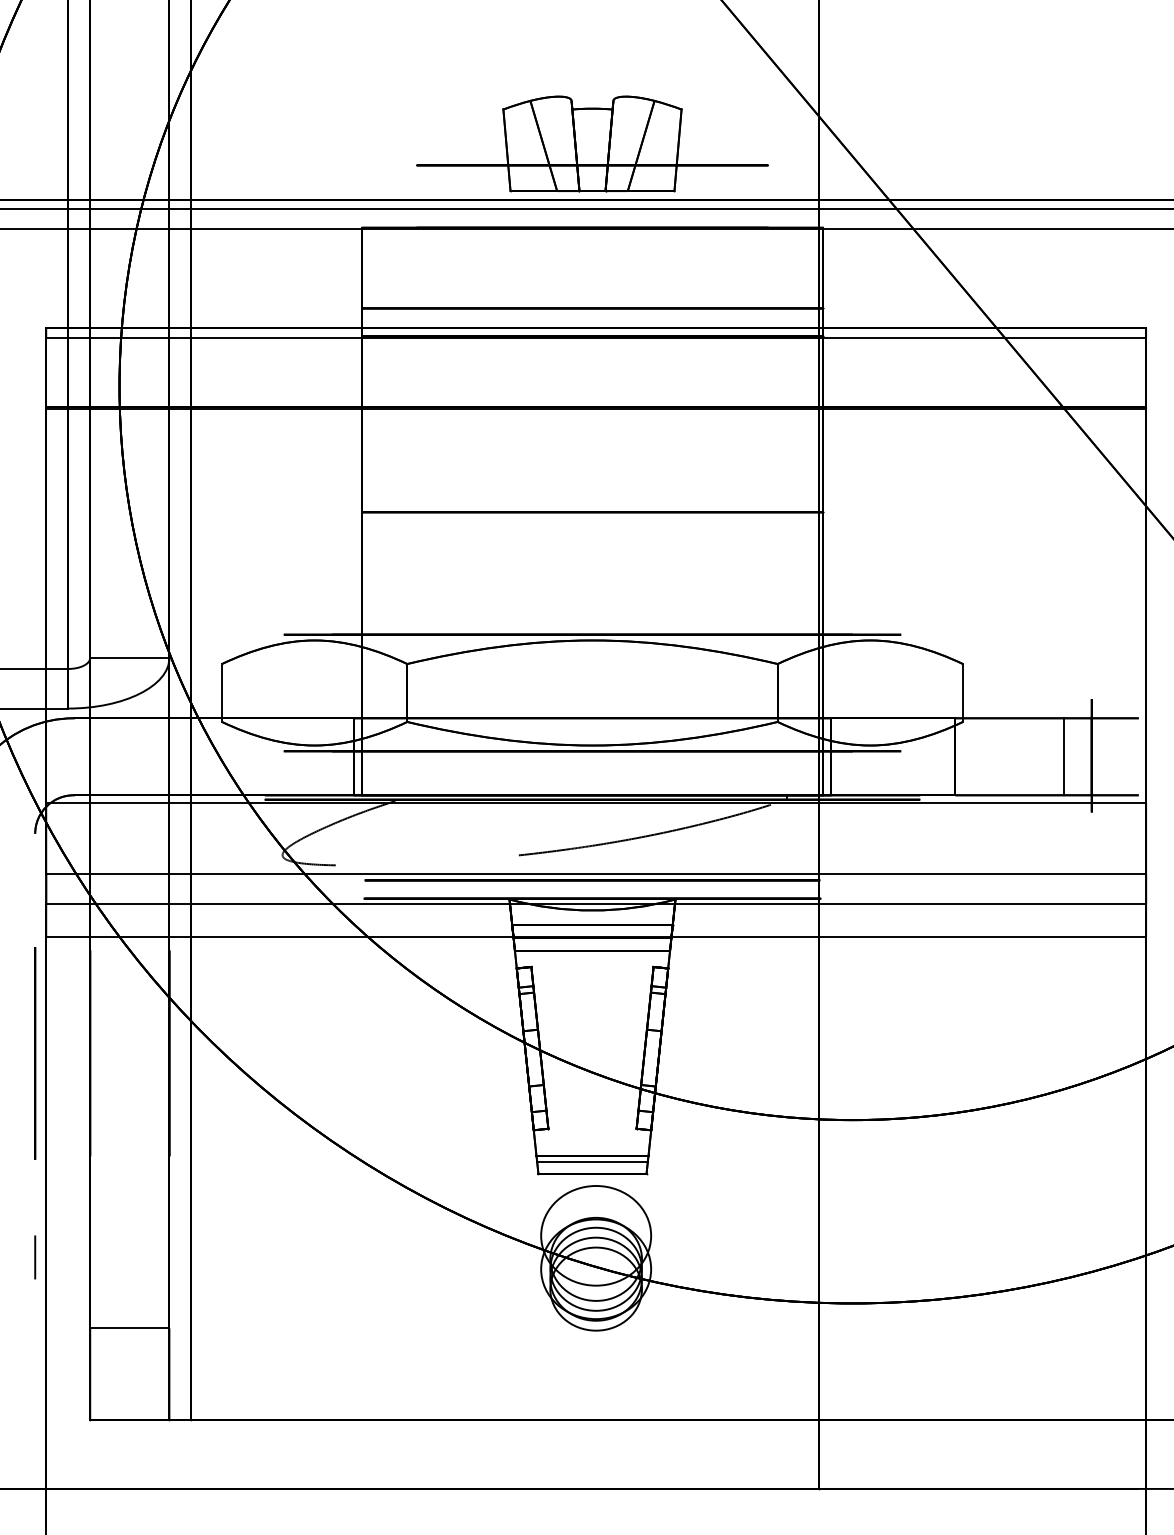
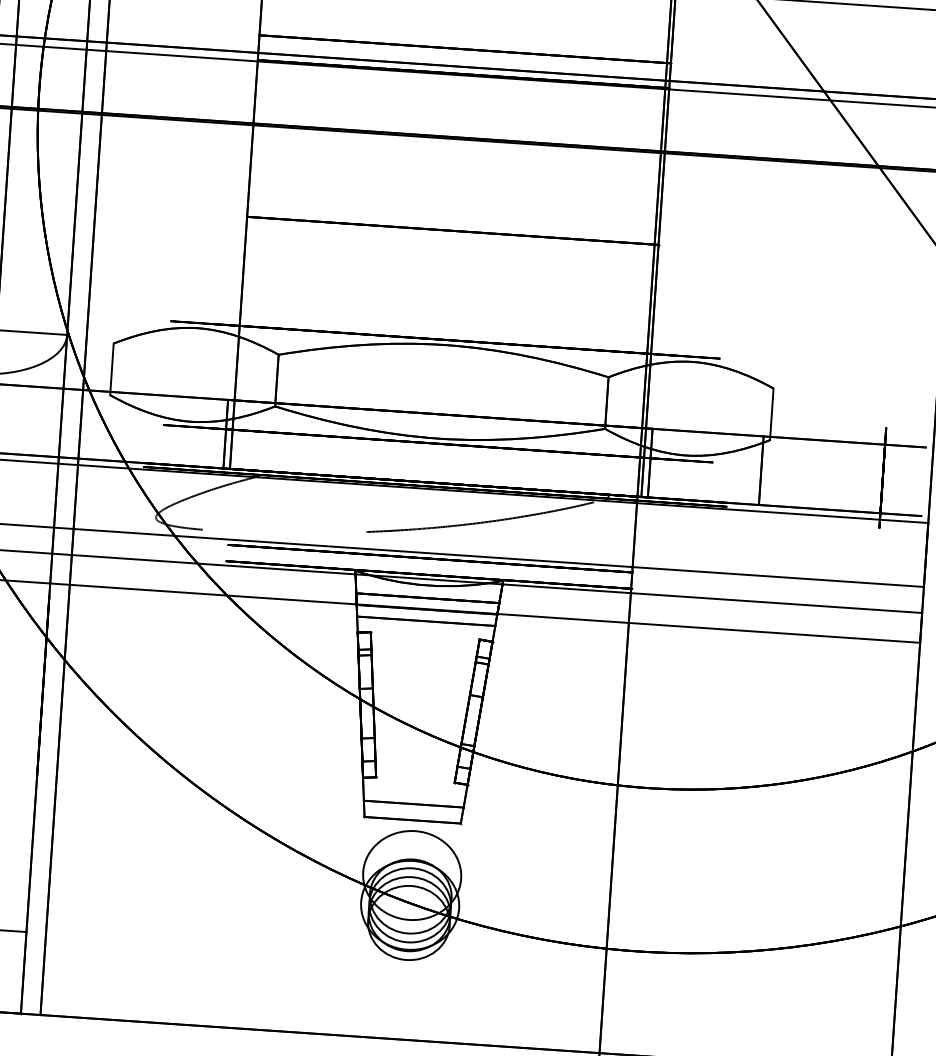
line: (1064, 756) -> (858, 477), removed
line: (592, 1162) -> (413, 810), removed

